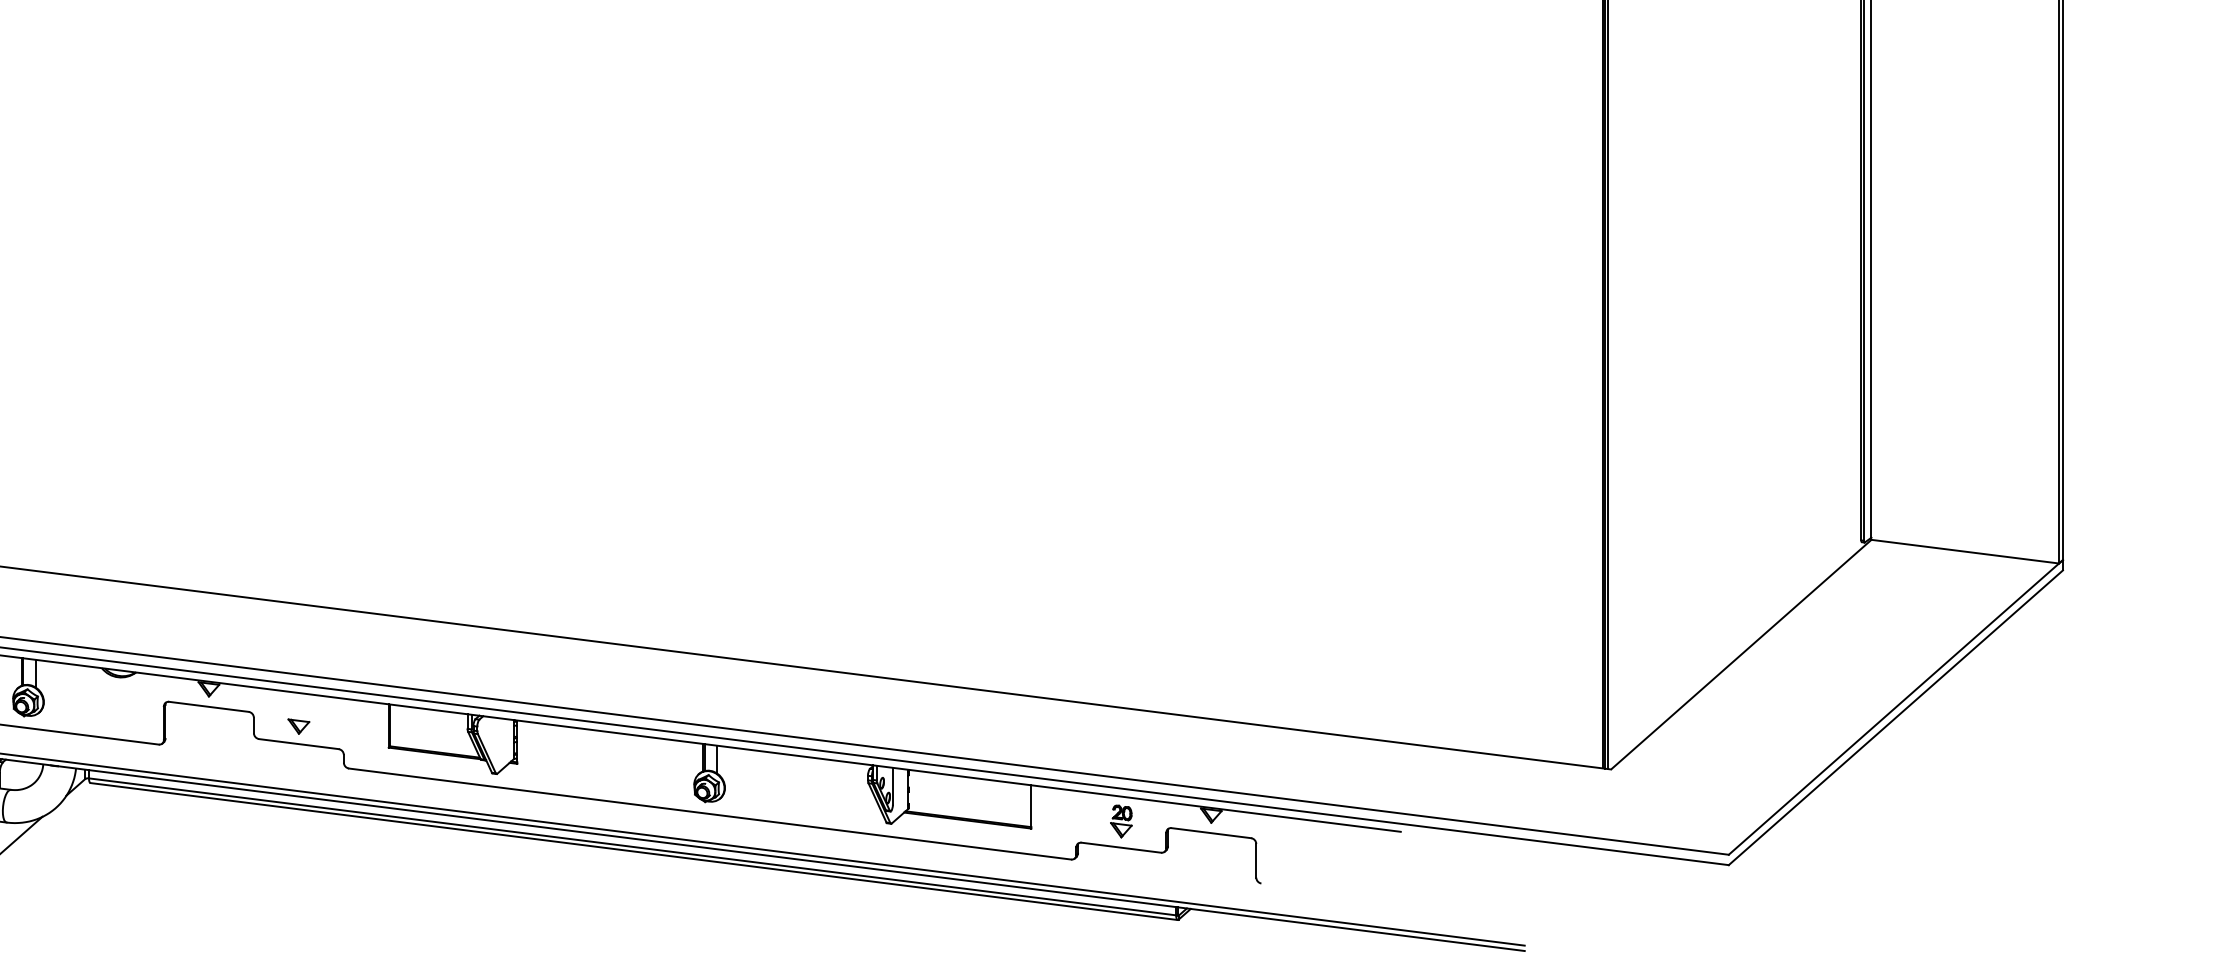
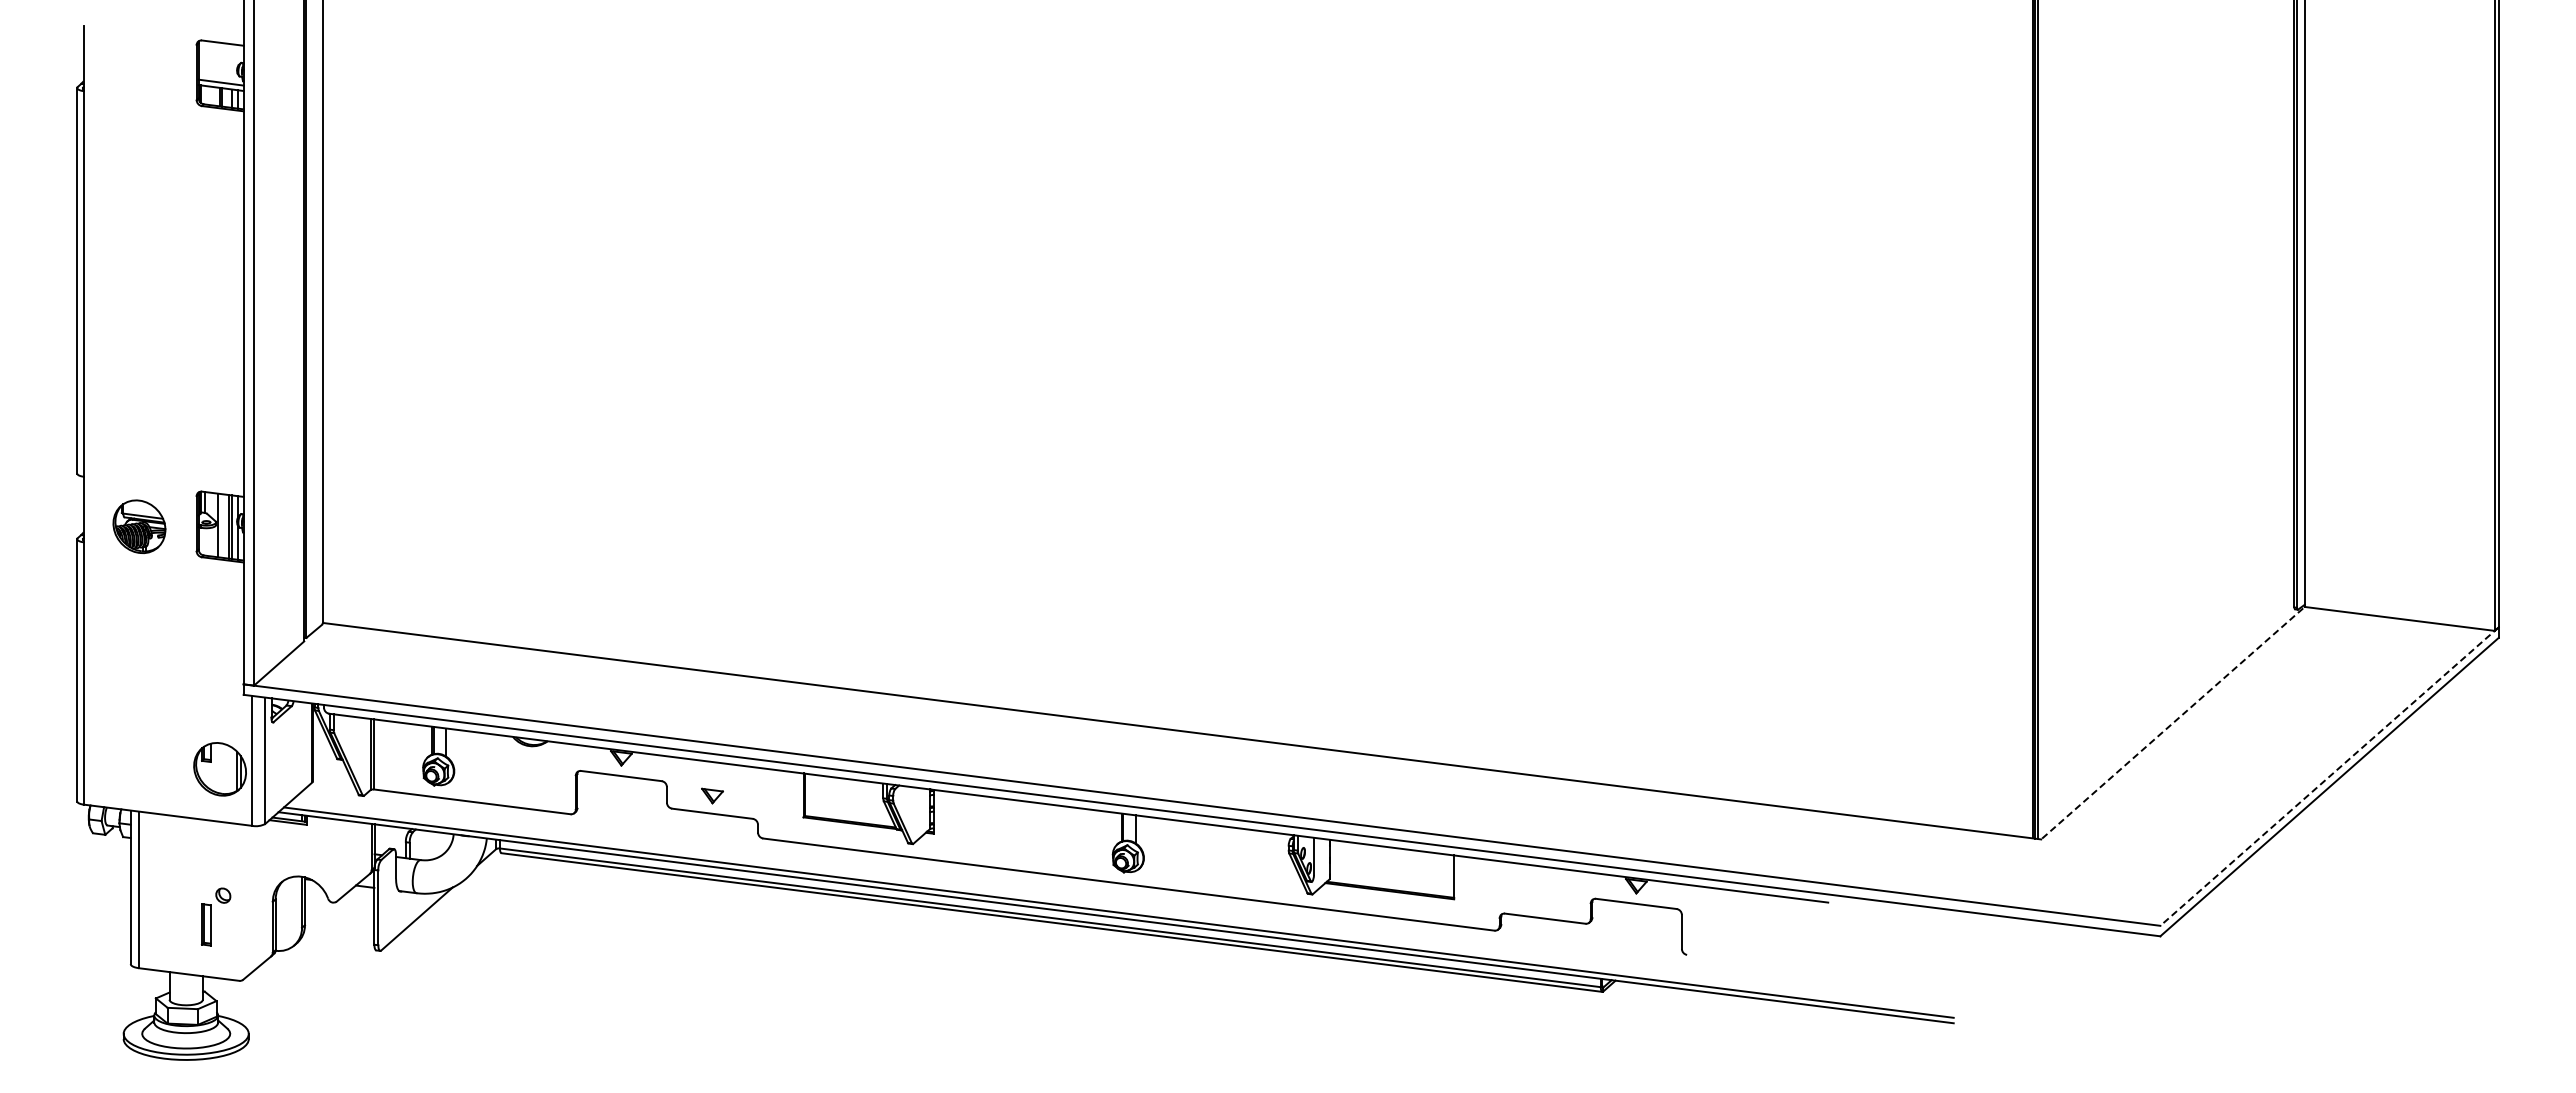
line: (1741, 653) -> (2173, 722), solid -> dashed
line: (1895, 707) -> (2329, 776), solid -> dashed
part: (1120, 821) -> (1544, 892), removed

